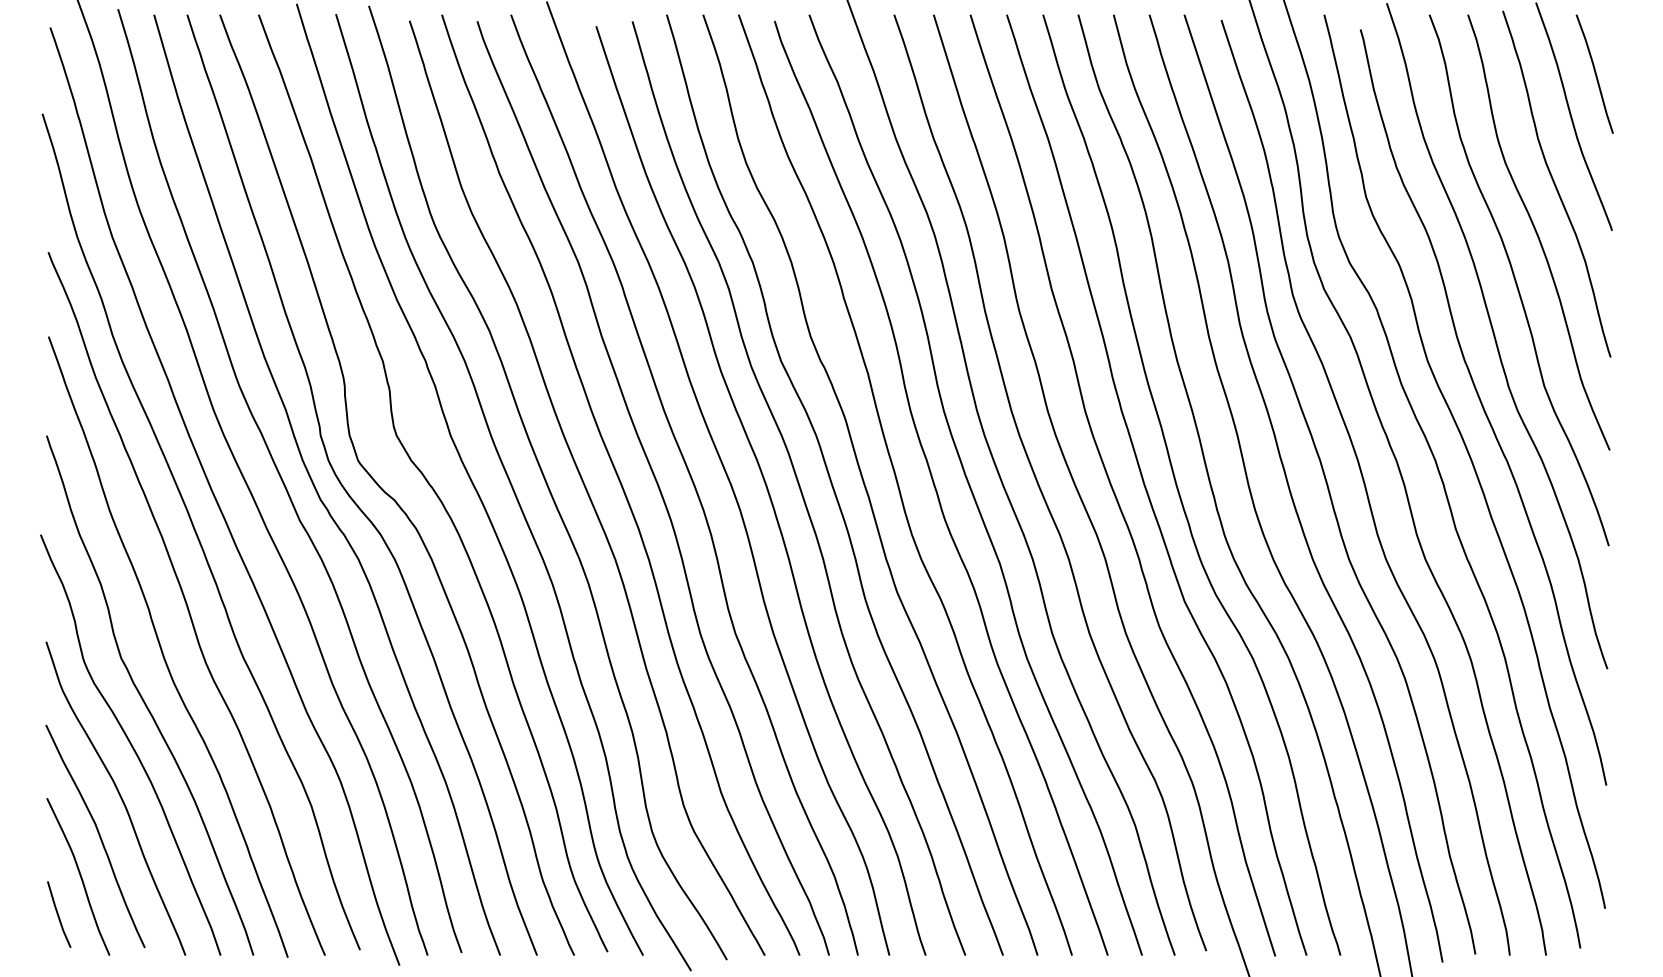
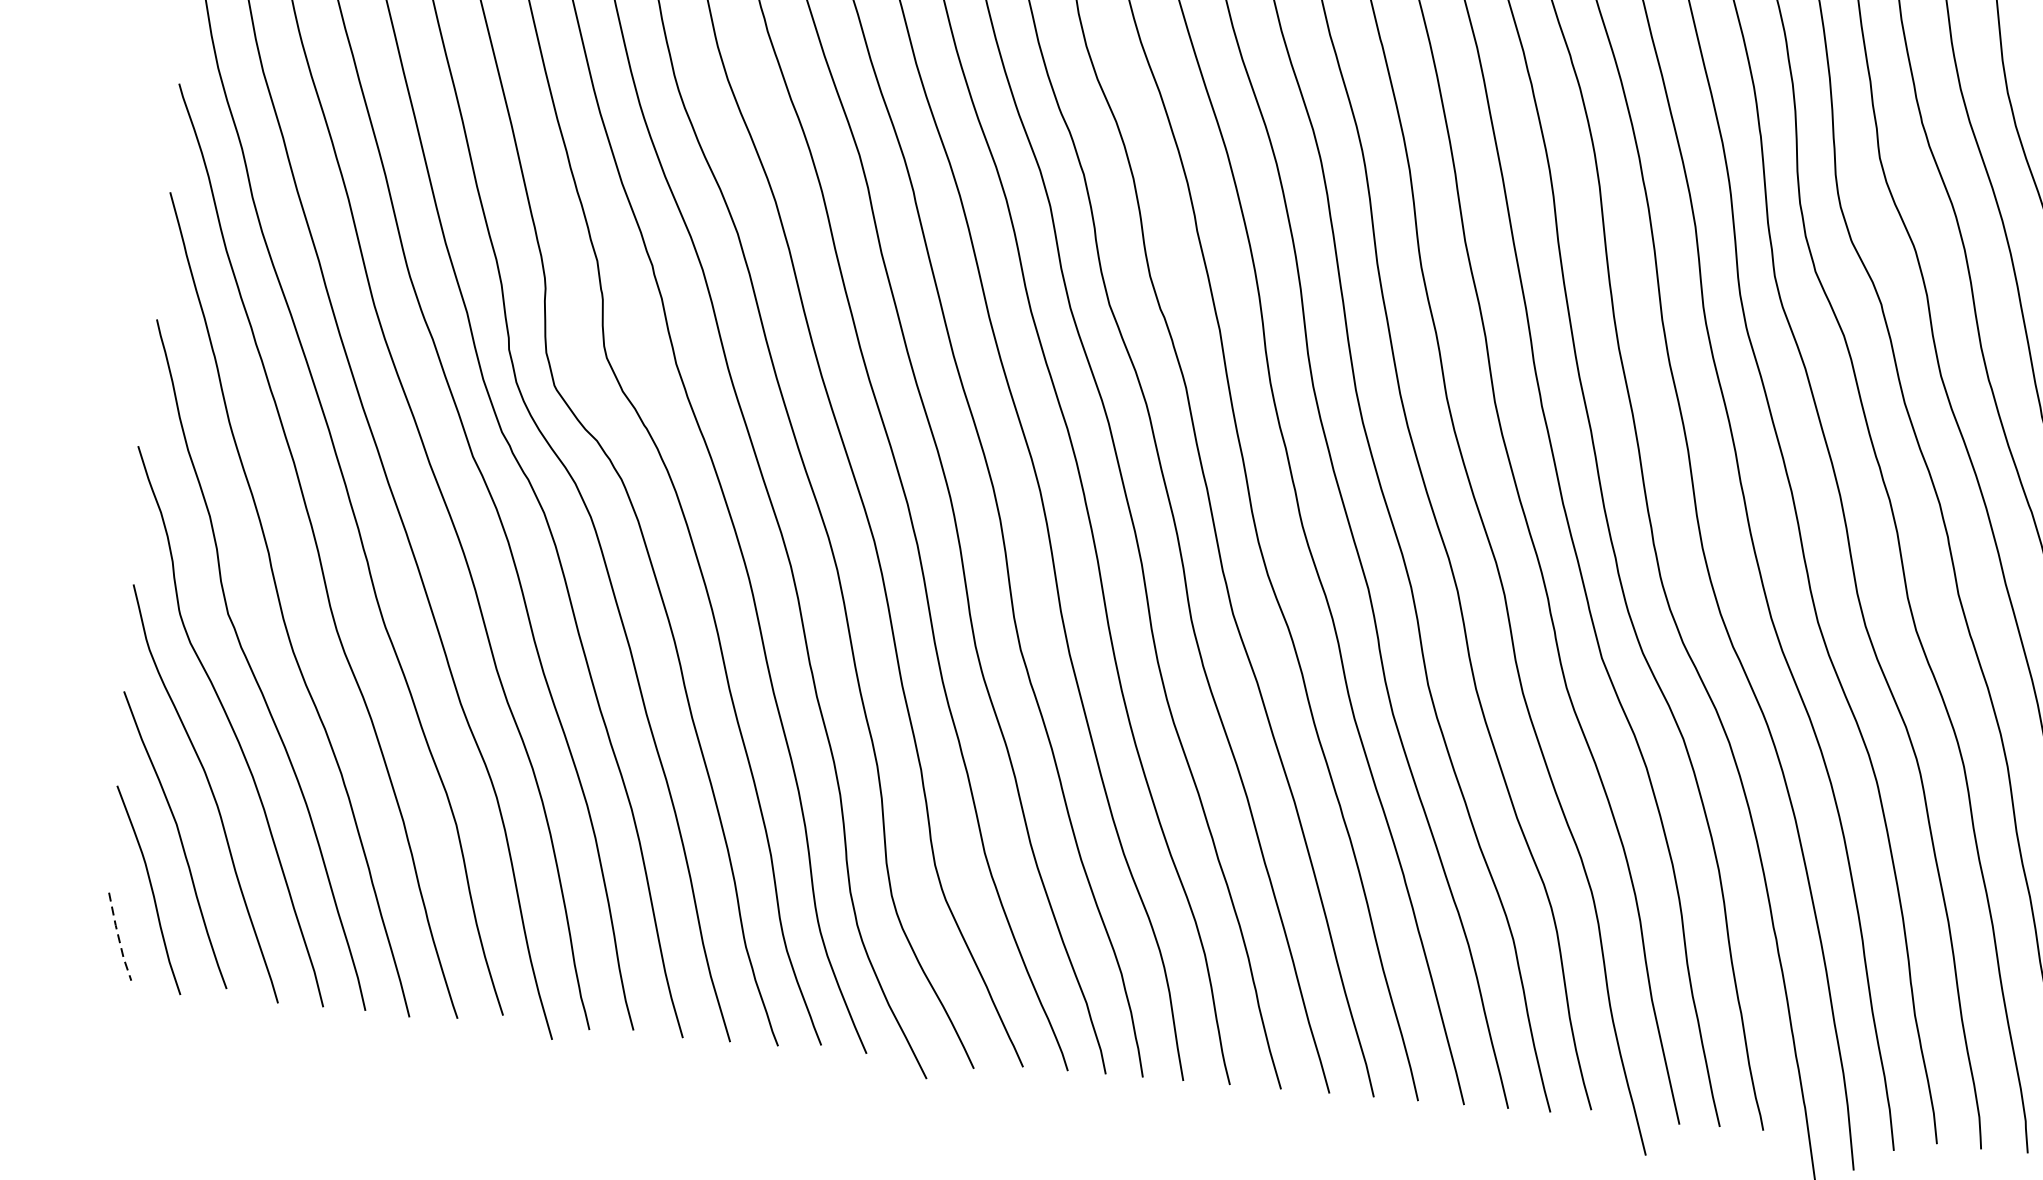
line: (58, 915) -> (119, 937), solid -> dashed

